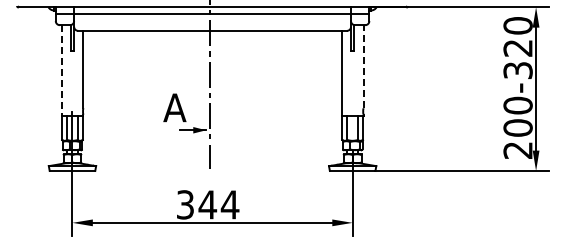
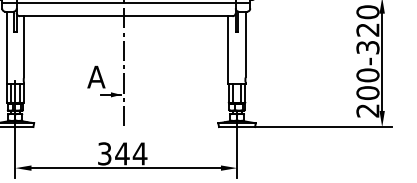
line: (363, 66) -> (245, 44), dashed -> solid
line: (61, 70) -> (6, 47), dashed -> solid

